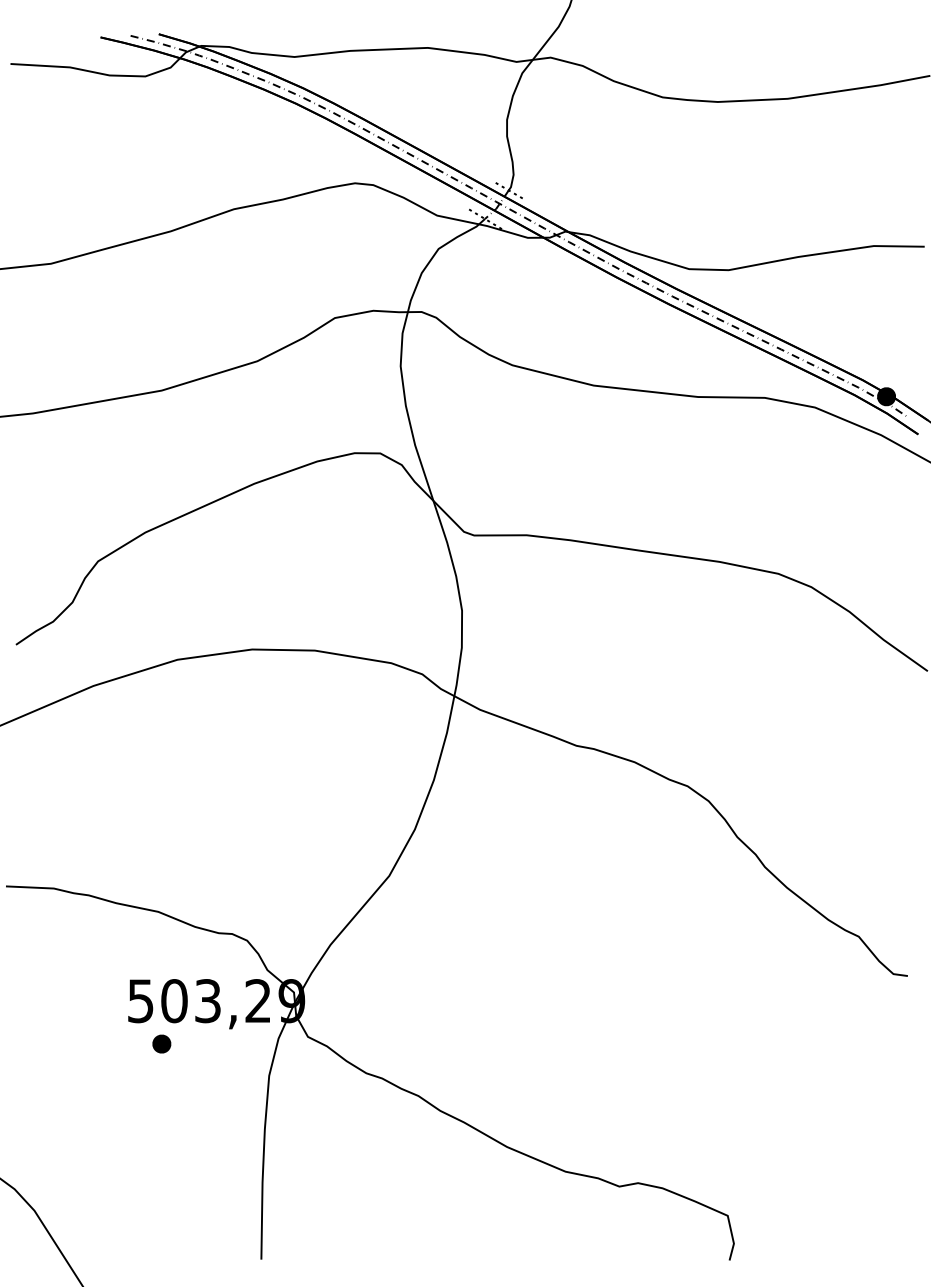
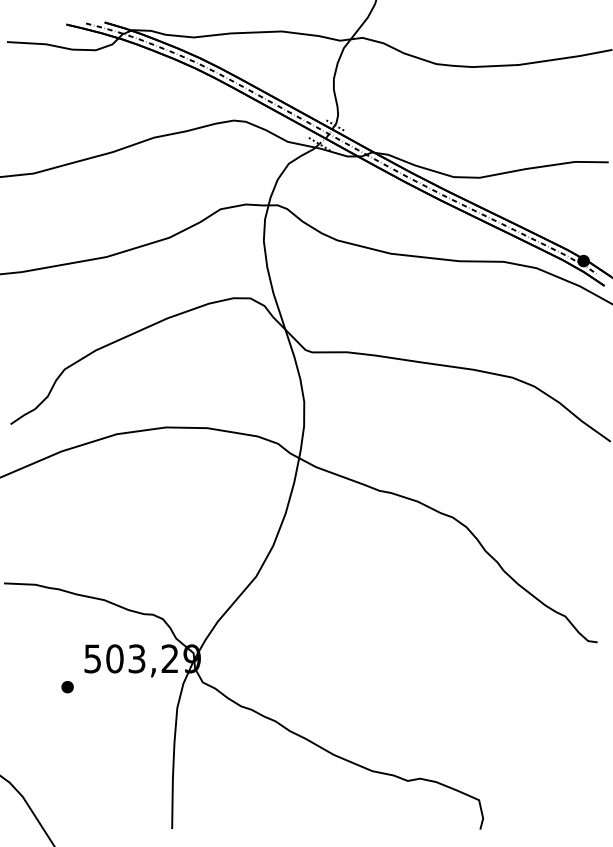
part: (161, 1044) -> (67, 687), moved

